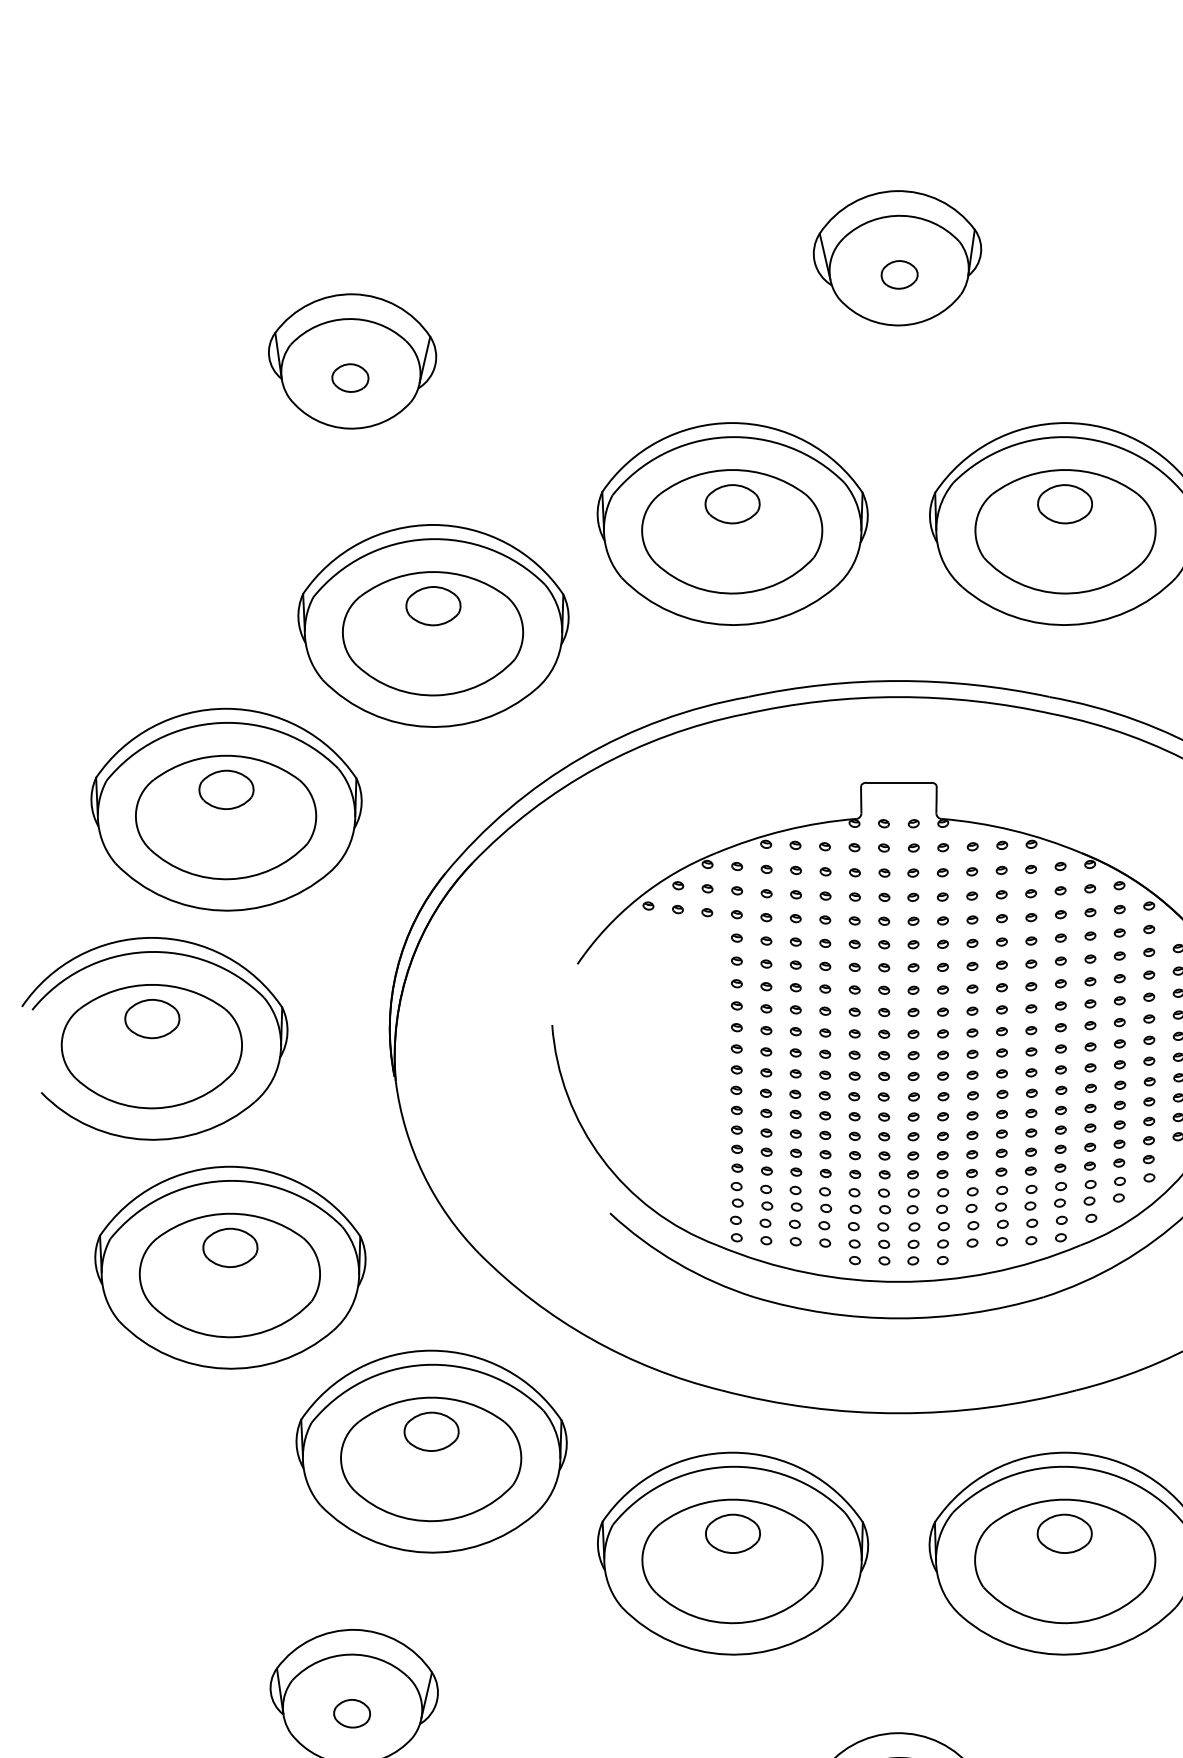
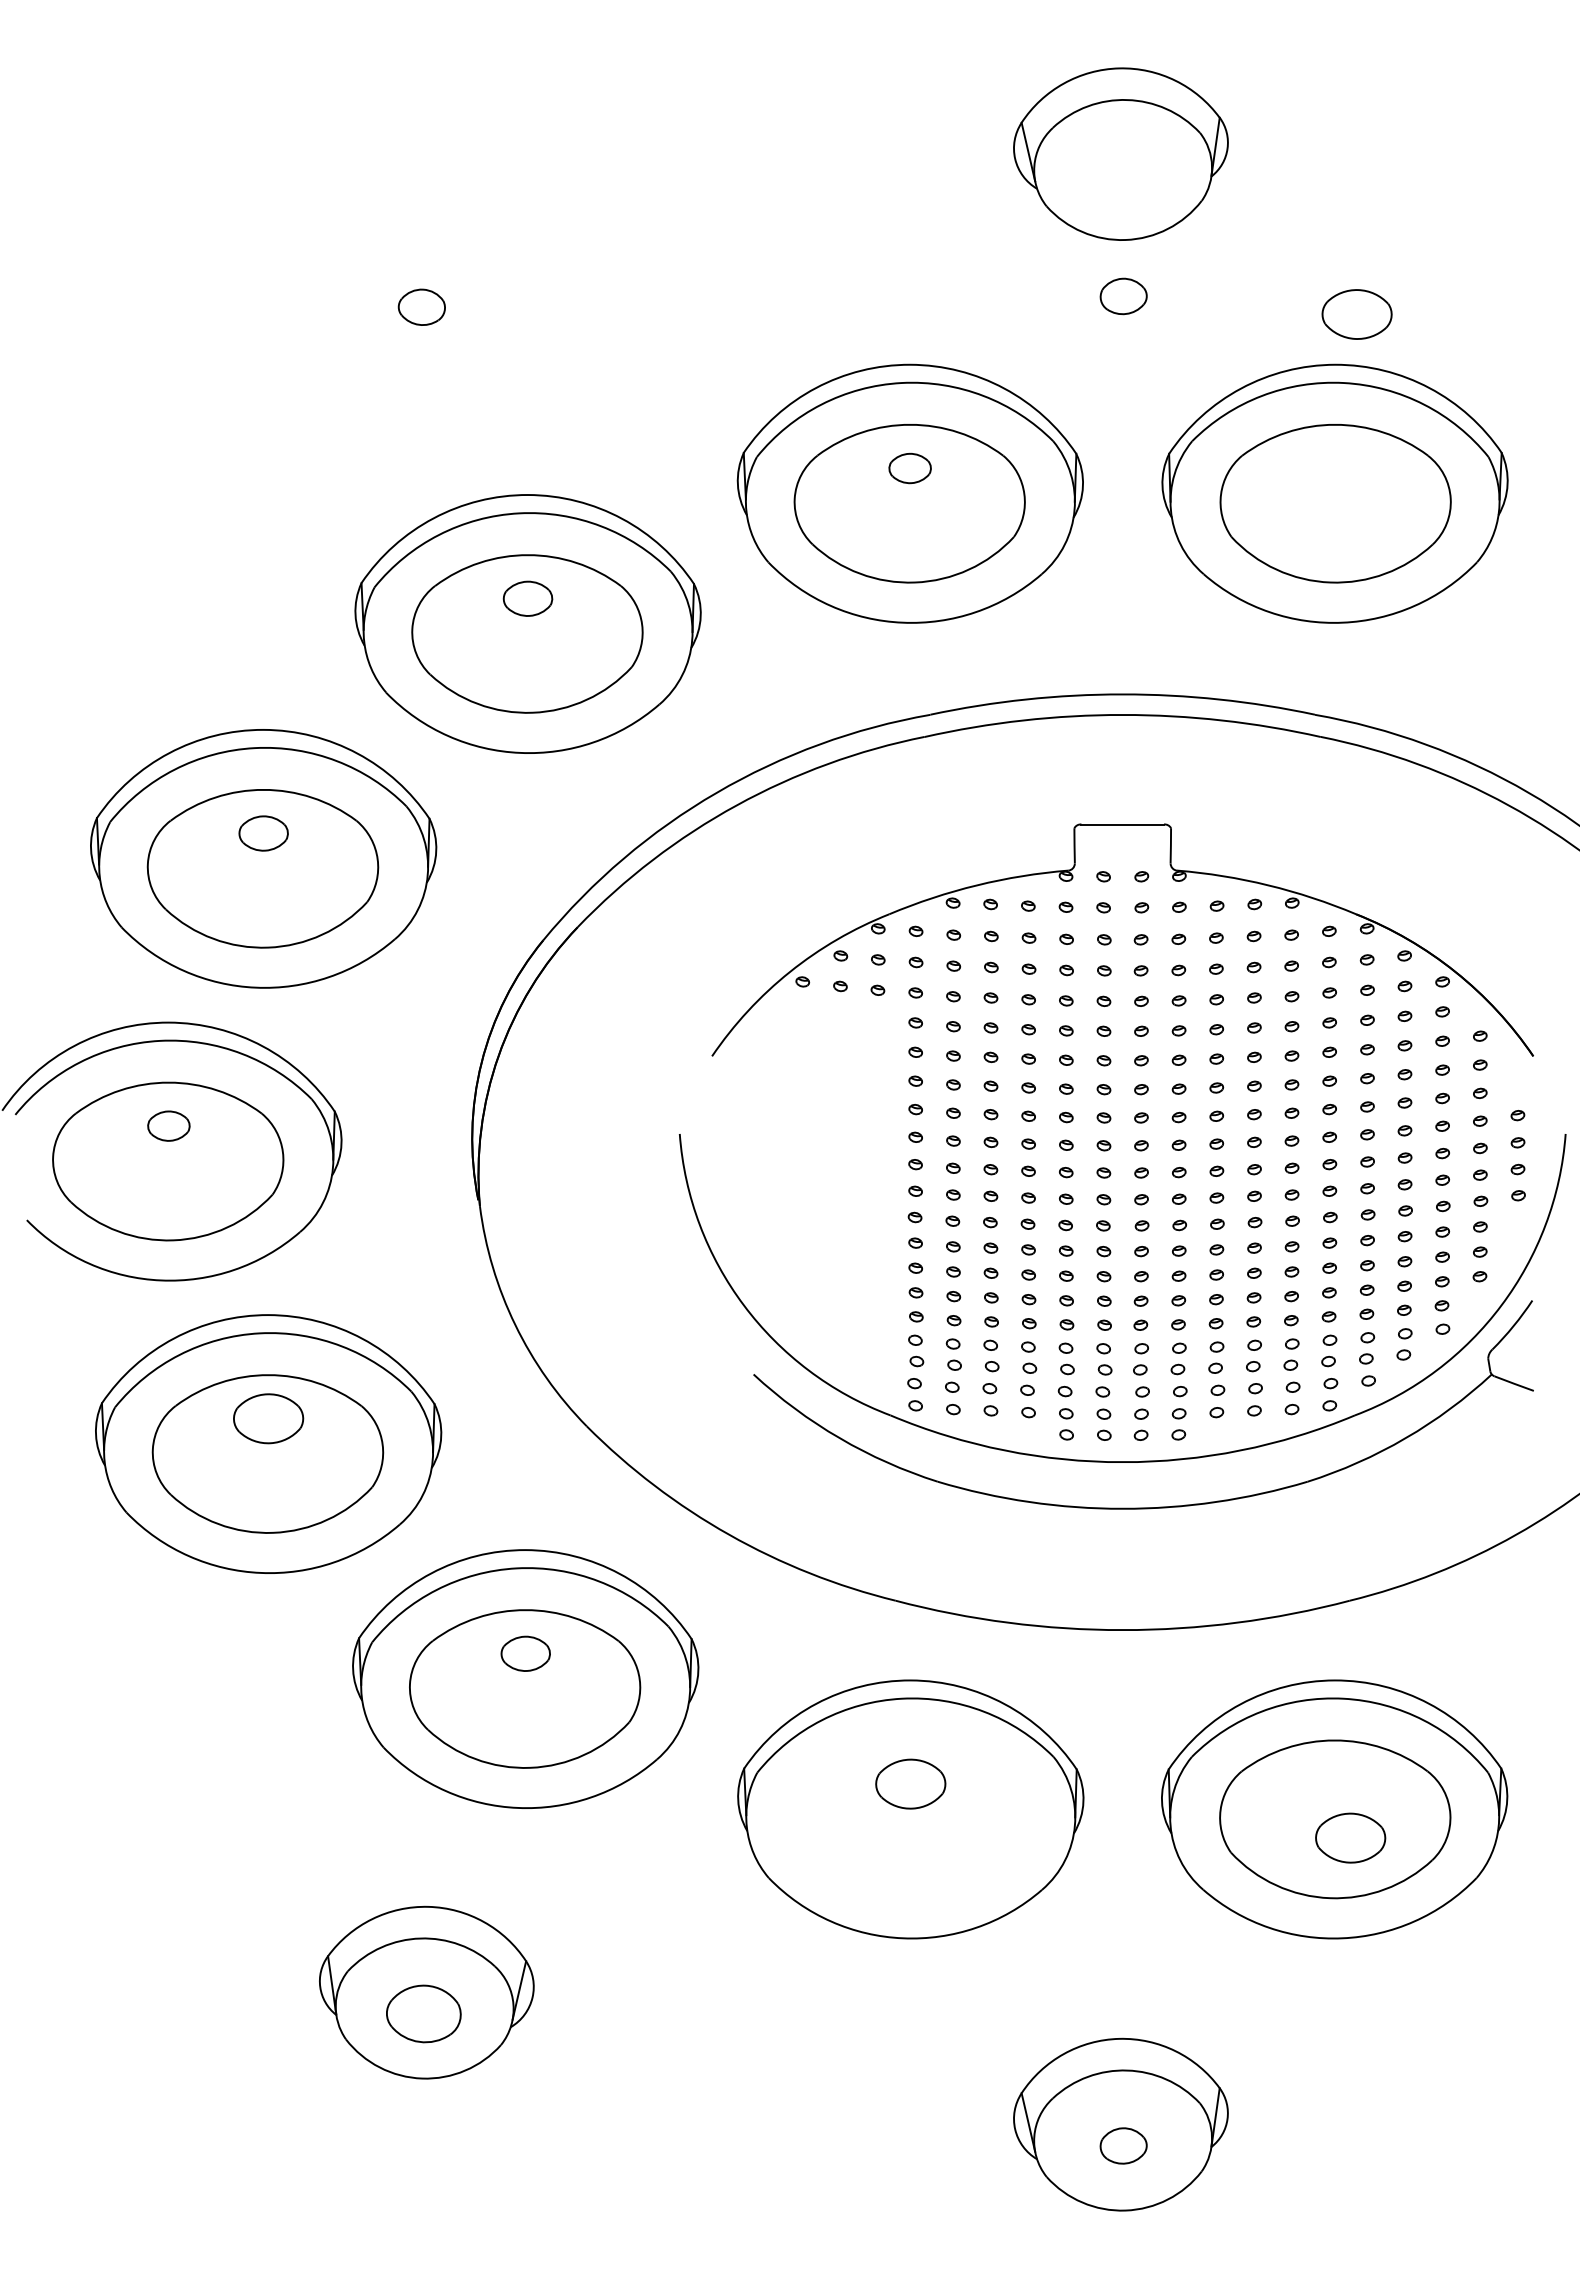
part: (899, 274) -> (1123, 296), moved
part: (352, 361) -> (424, 285), removed
part: (732, 504) -> (909, 468), size x0.6
part: (1064, 504) -> (1356, 314), moved
part: (433, 605) -> (527, 598), size x0.7
part: (226, 789) -> (263, 833), size x0.7
part: (152, 1018) -> (168, 1125), size x0.6
part: (431, 1431) -> (525, 1653), size x0.7
part: (1064, 1533) -> (1350, 1837), moved
part: (732, 1561) -> (910, 1819), removed
part: (352, 1713) -> (424, 2013), size x1.6

